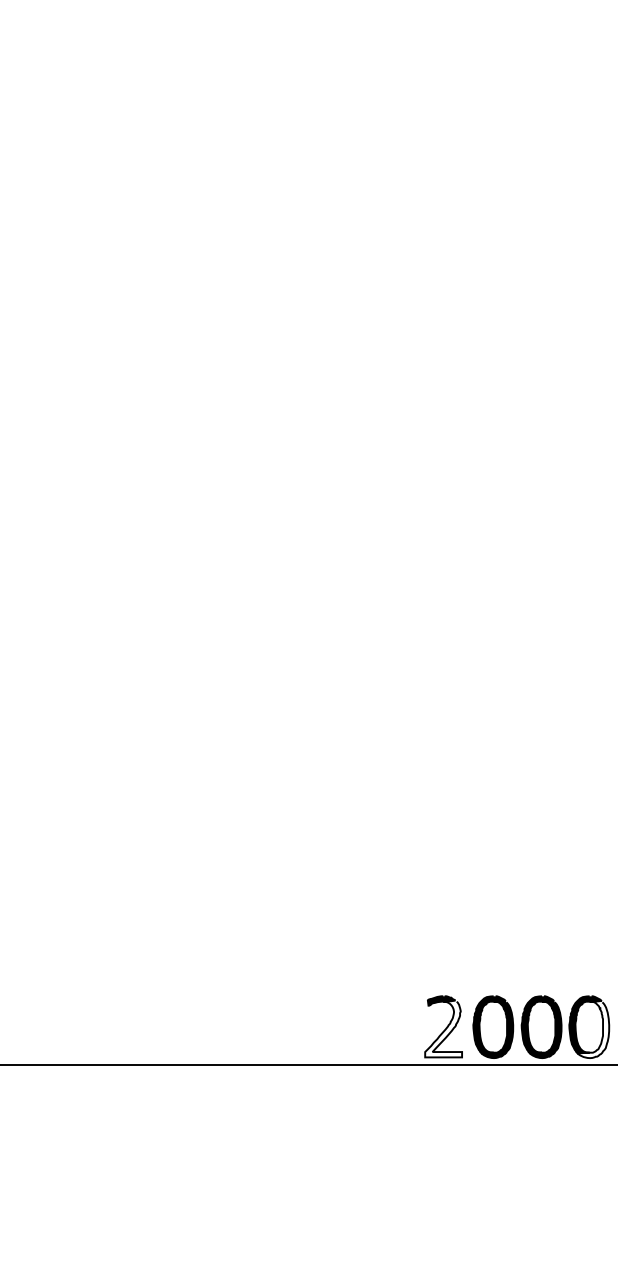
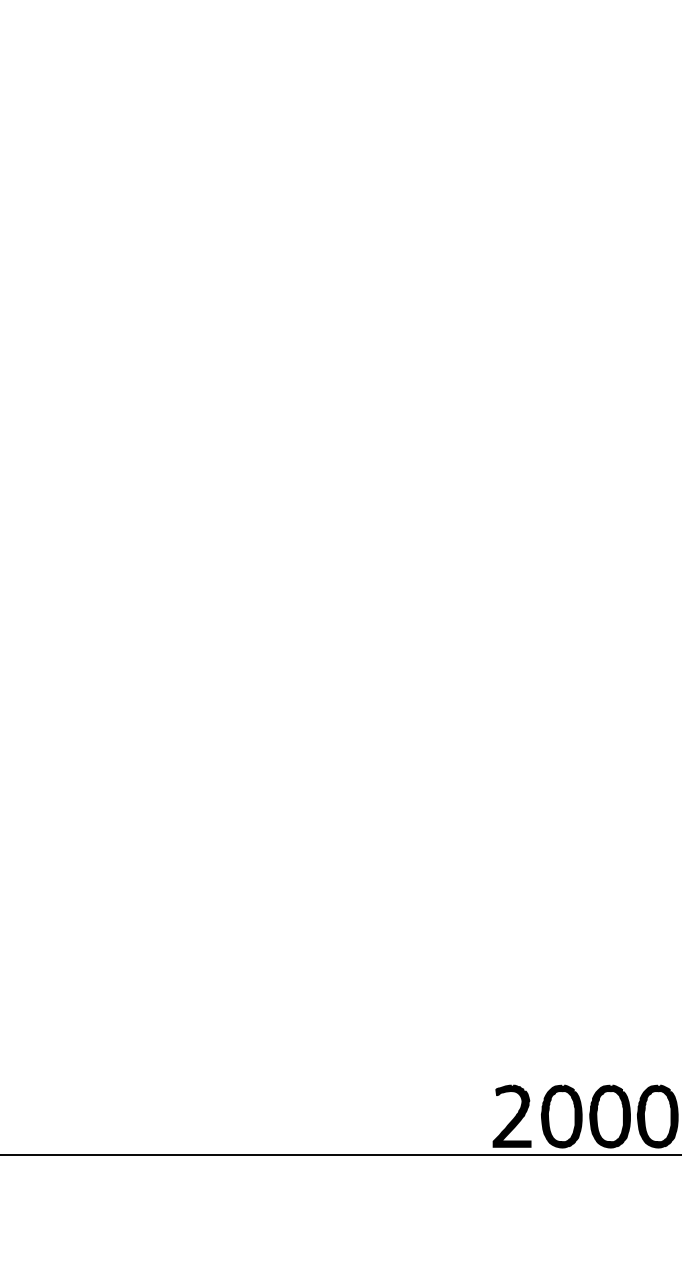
fill: (443, 1028) -> (511, 1117), added
fill: (593, 1029) -> (661, 1118), added

